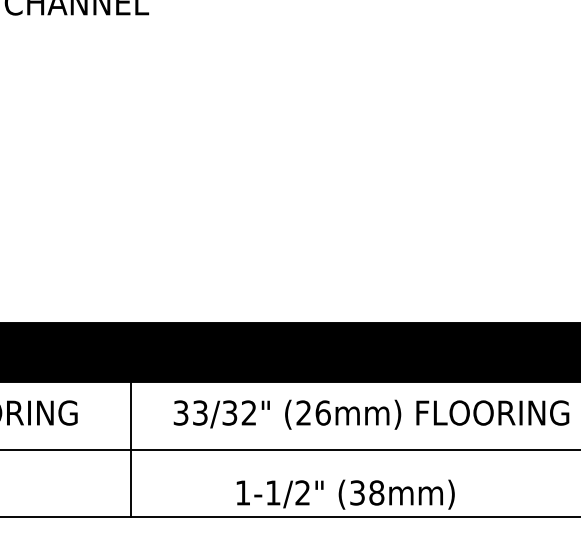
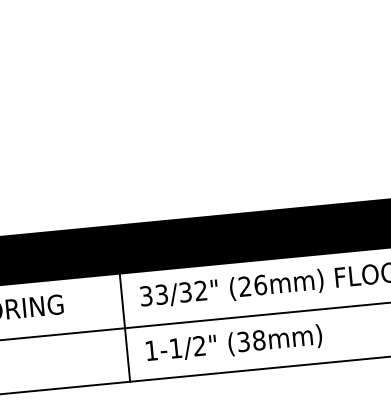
line: (131, 449) -> (125, 327), moved
text: (345, 494) -> (234, 344), moved

